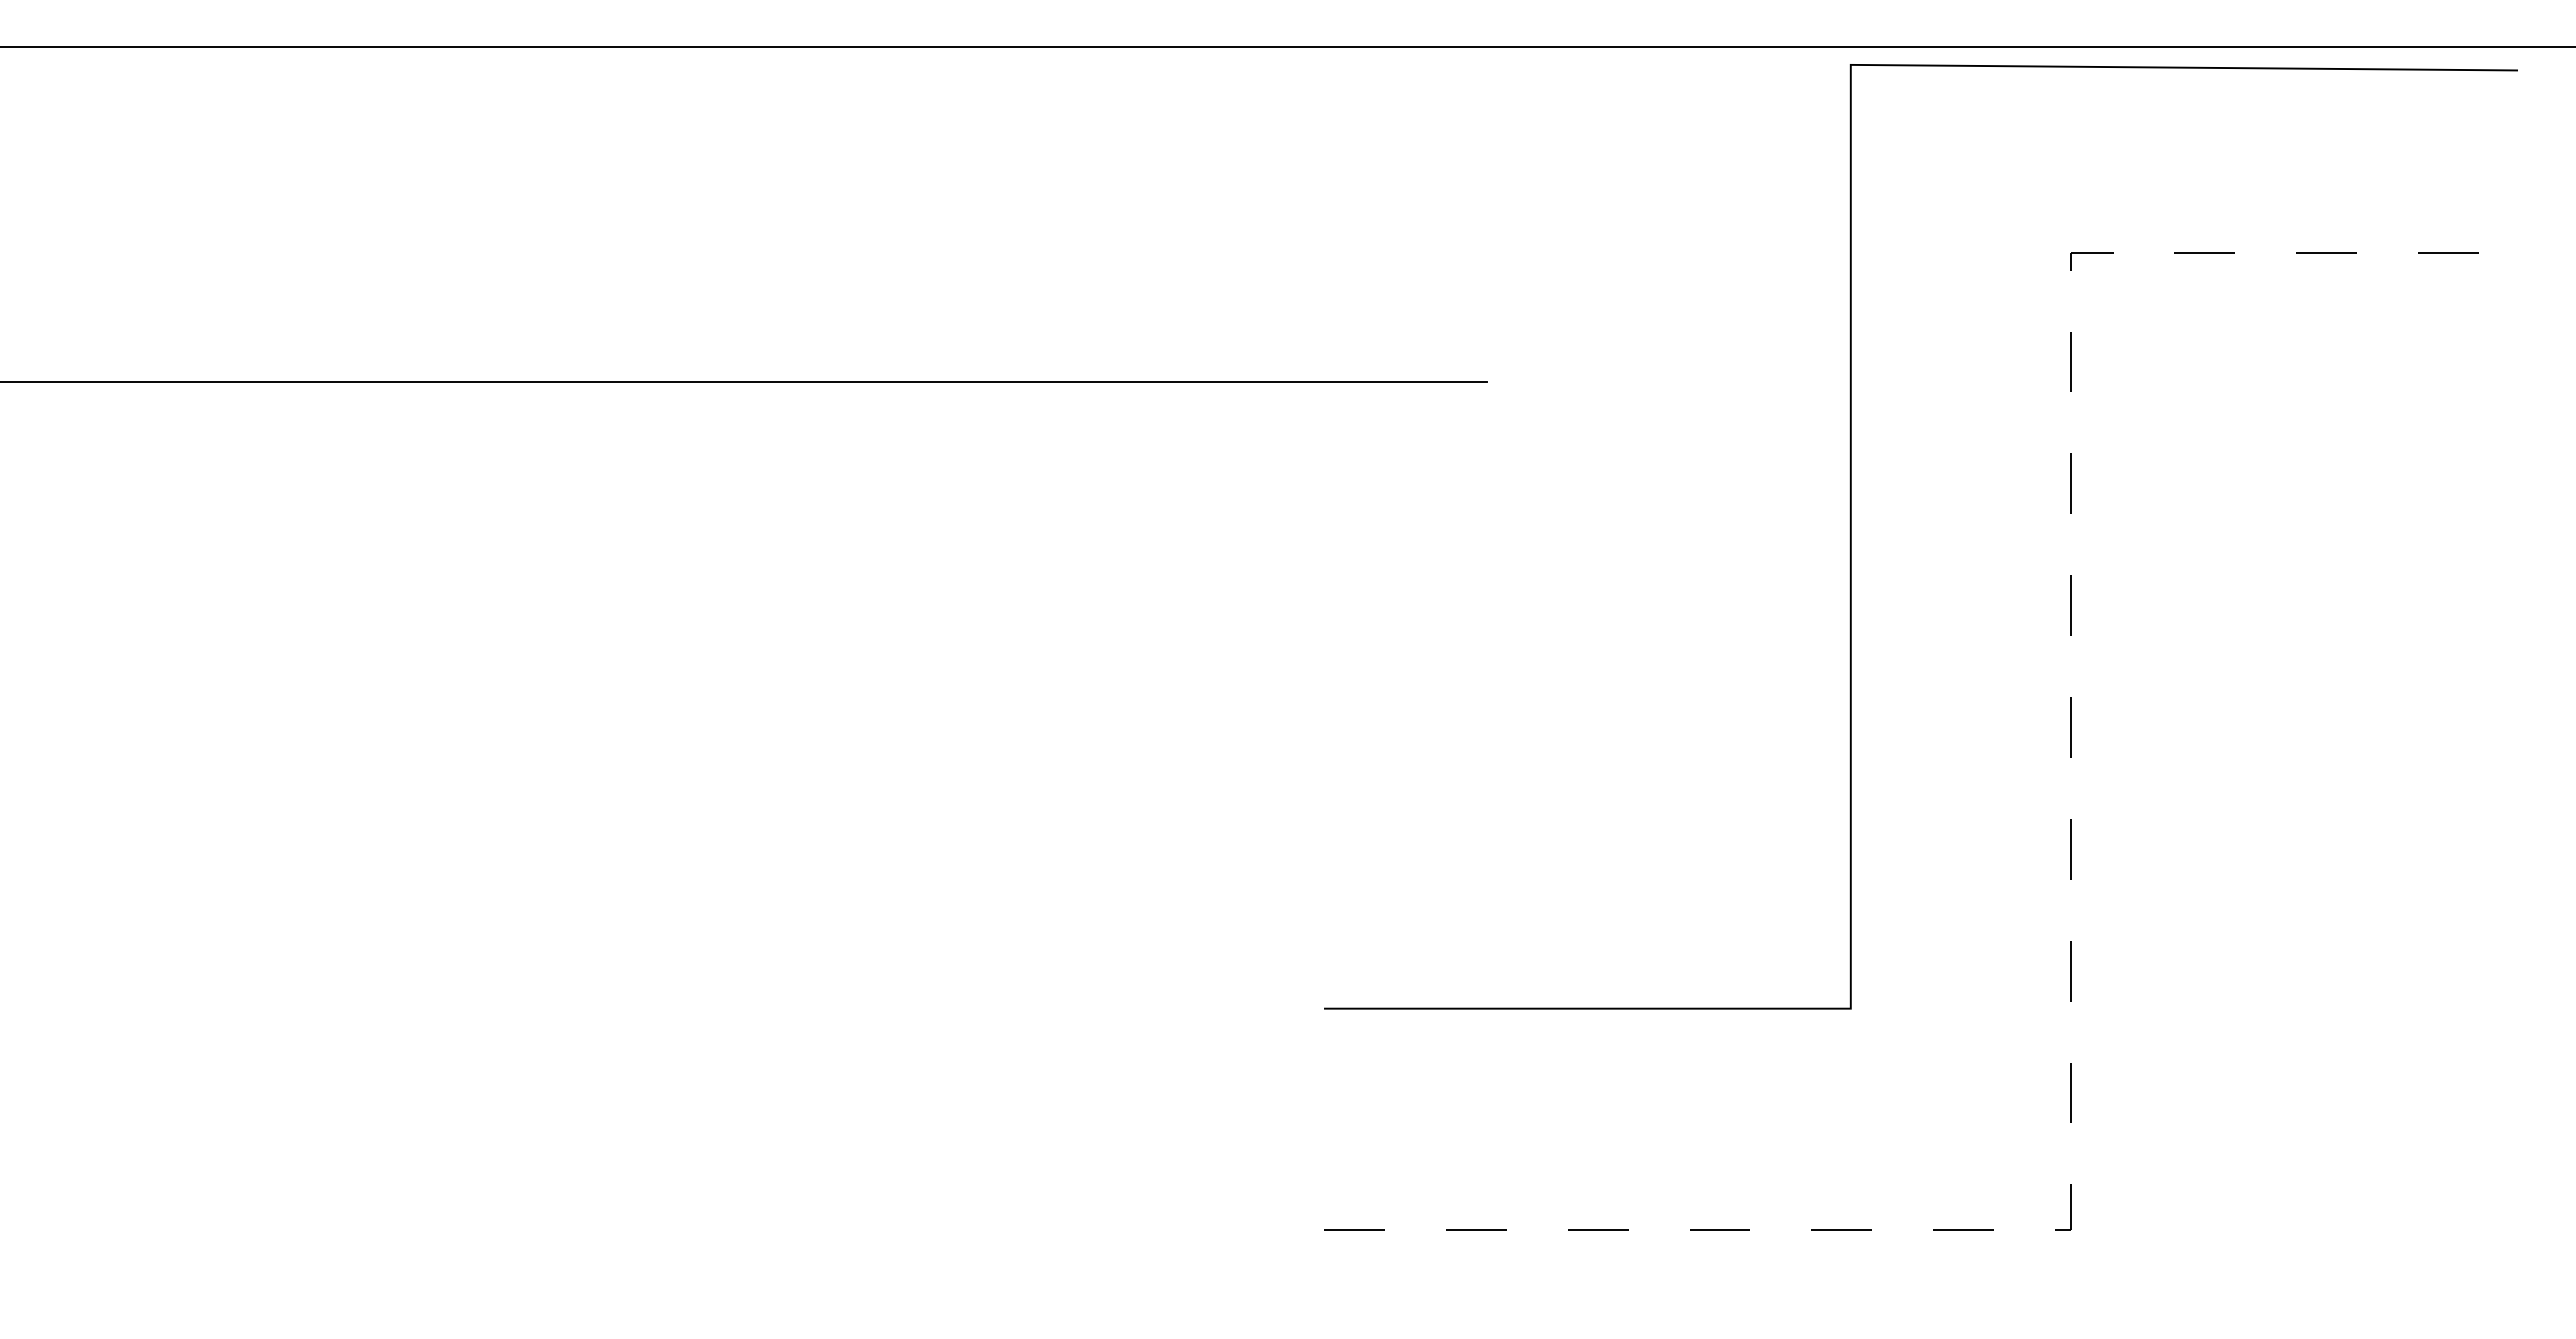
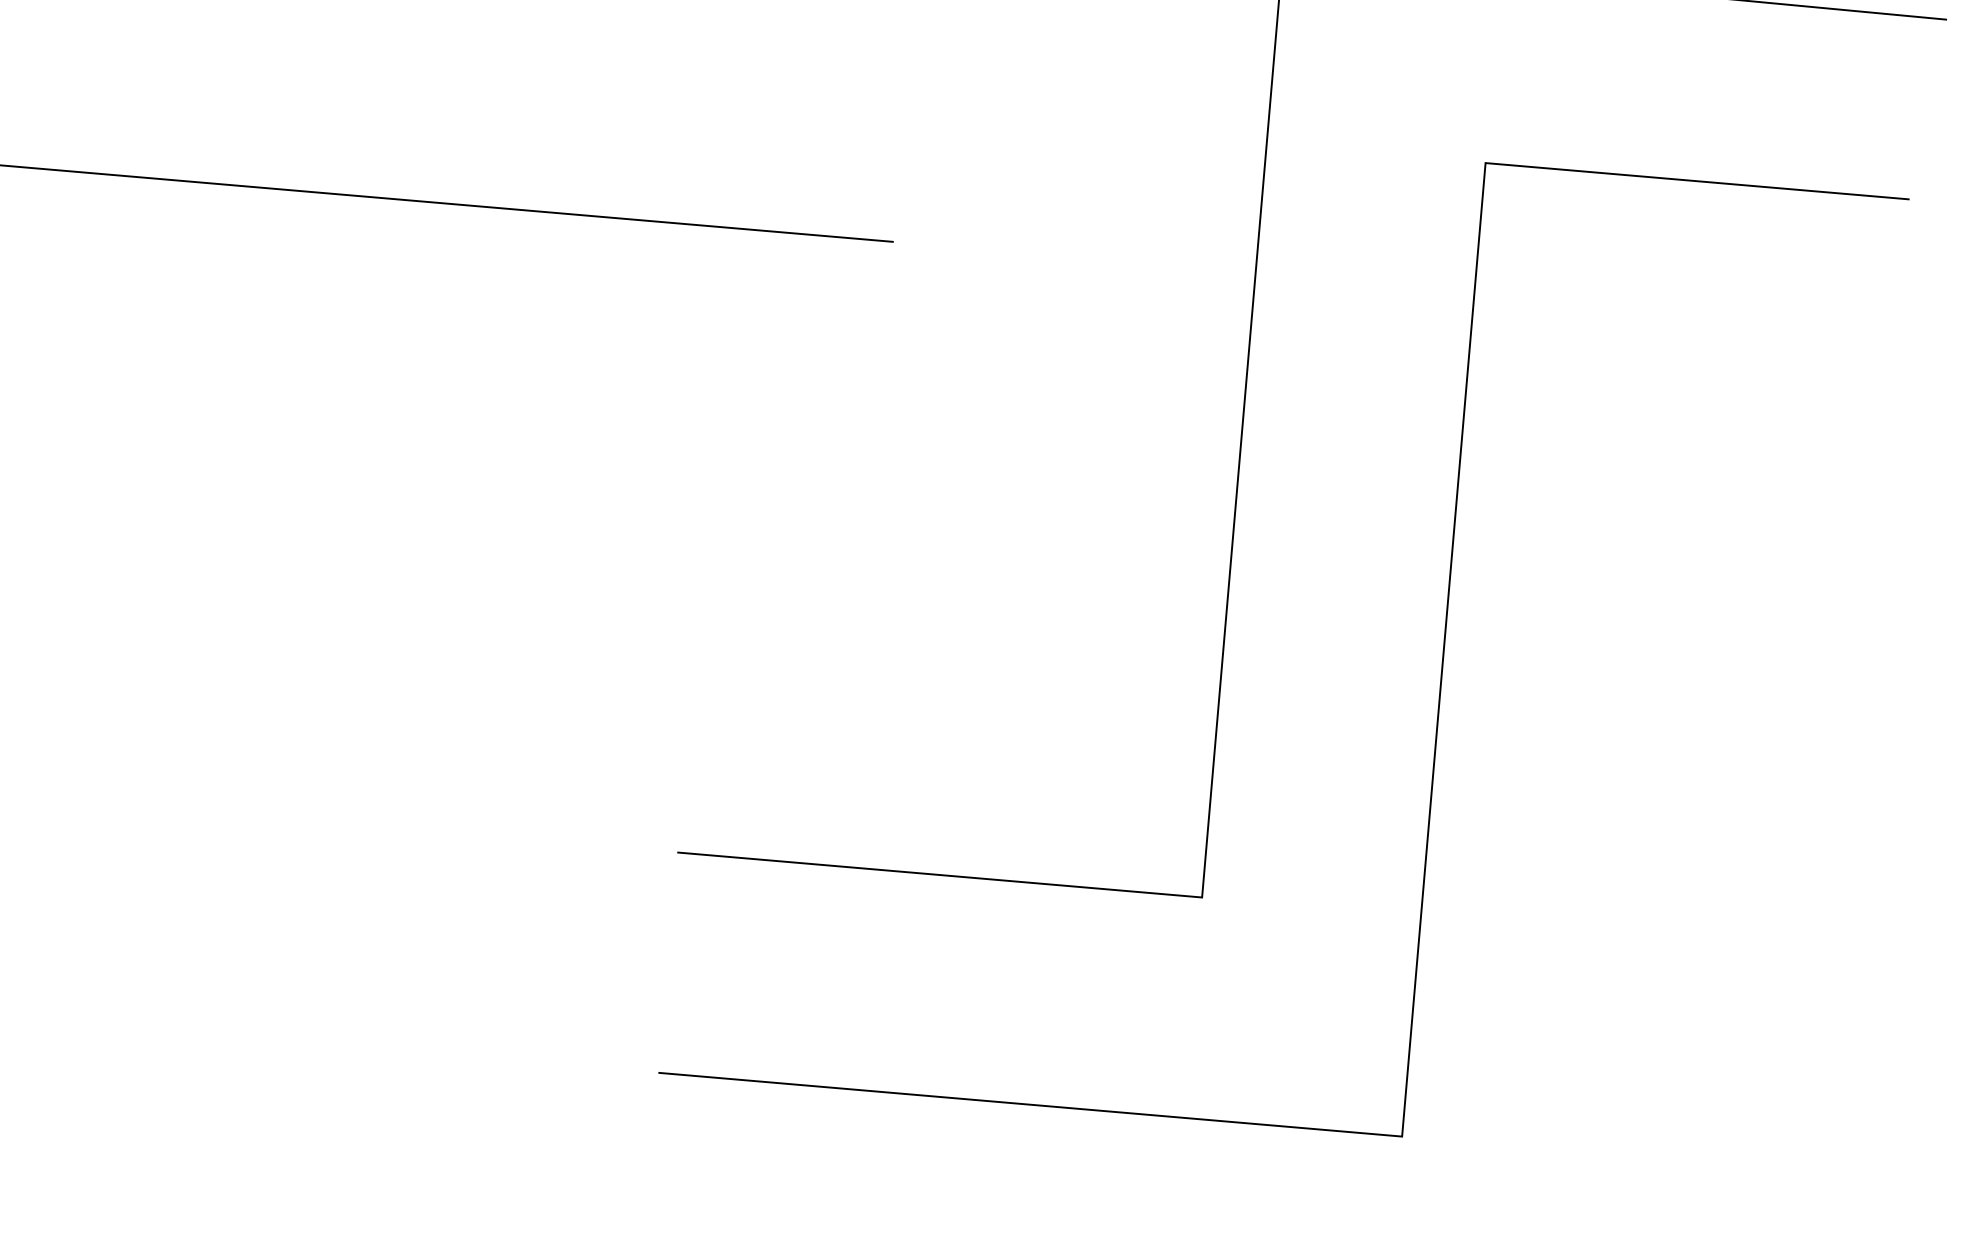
line: (2070, 901) -> (1430, 809), dashed -> solid

